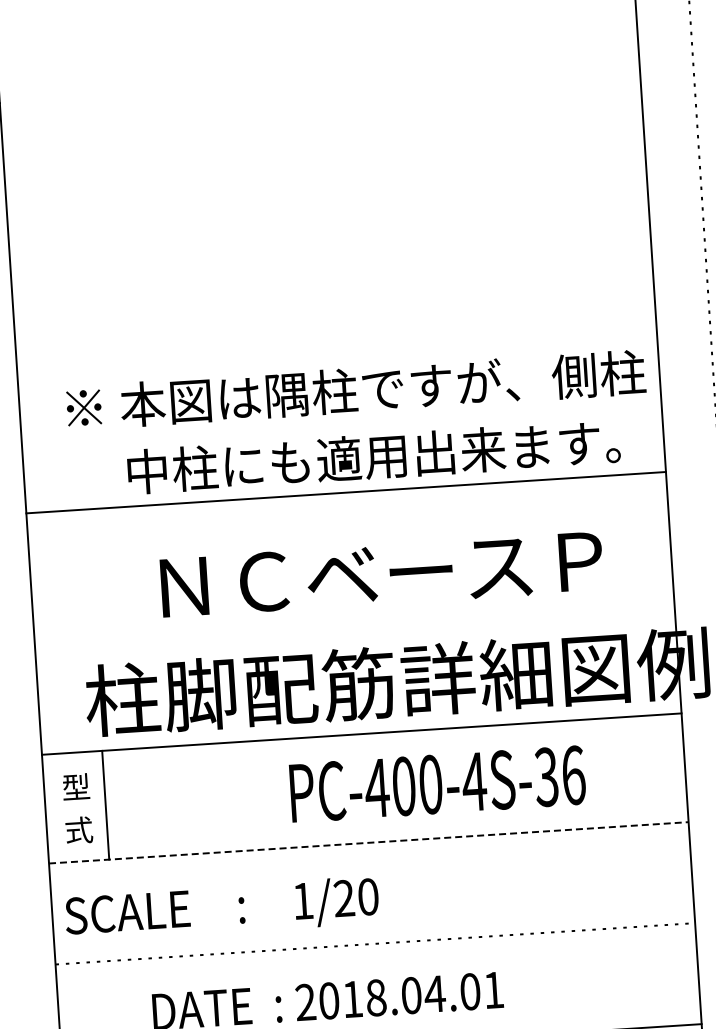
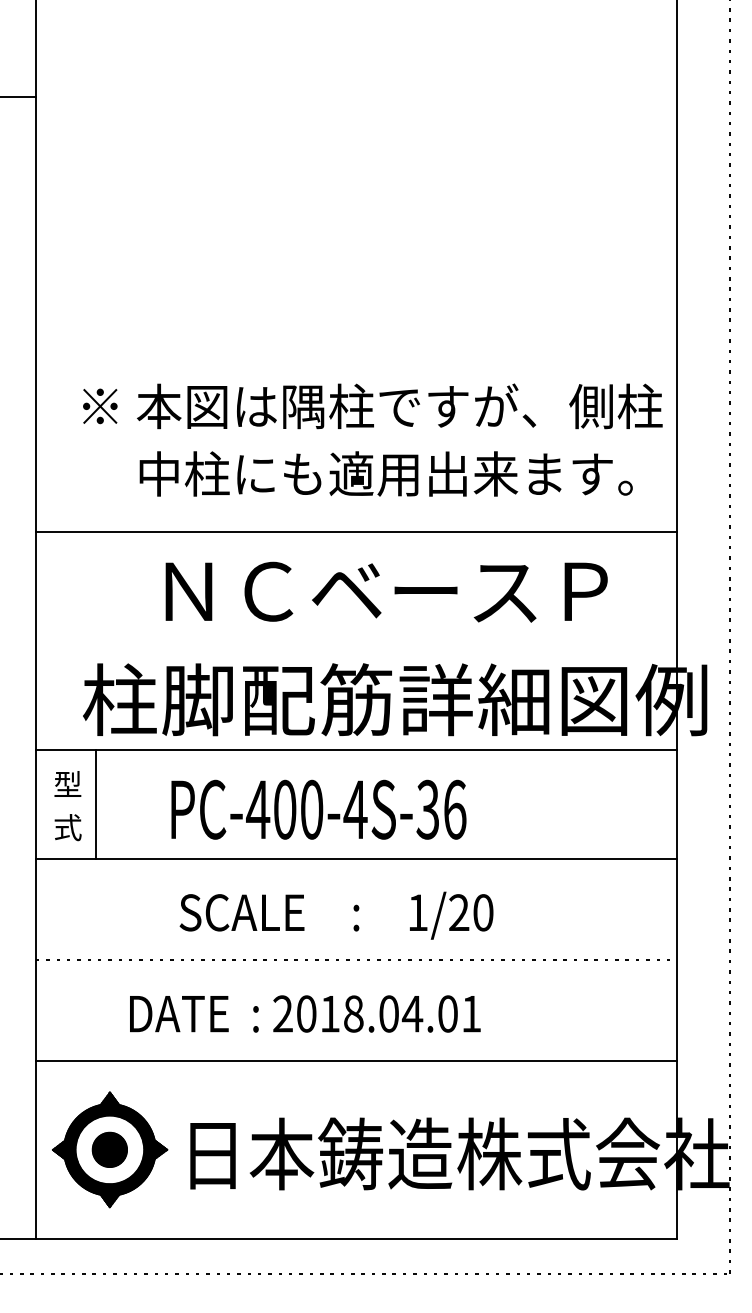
line: (345, 492) -> (355, 531), moved
text: (437, 783) -> (318, 809), moved
line: (368, 842) -> (356, 858), dashed -> solid
text: (221, 909) -> (336, 915), moved

